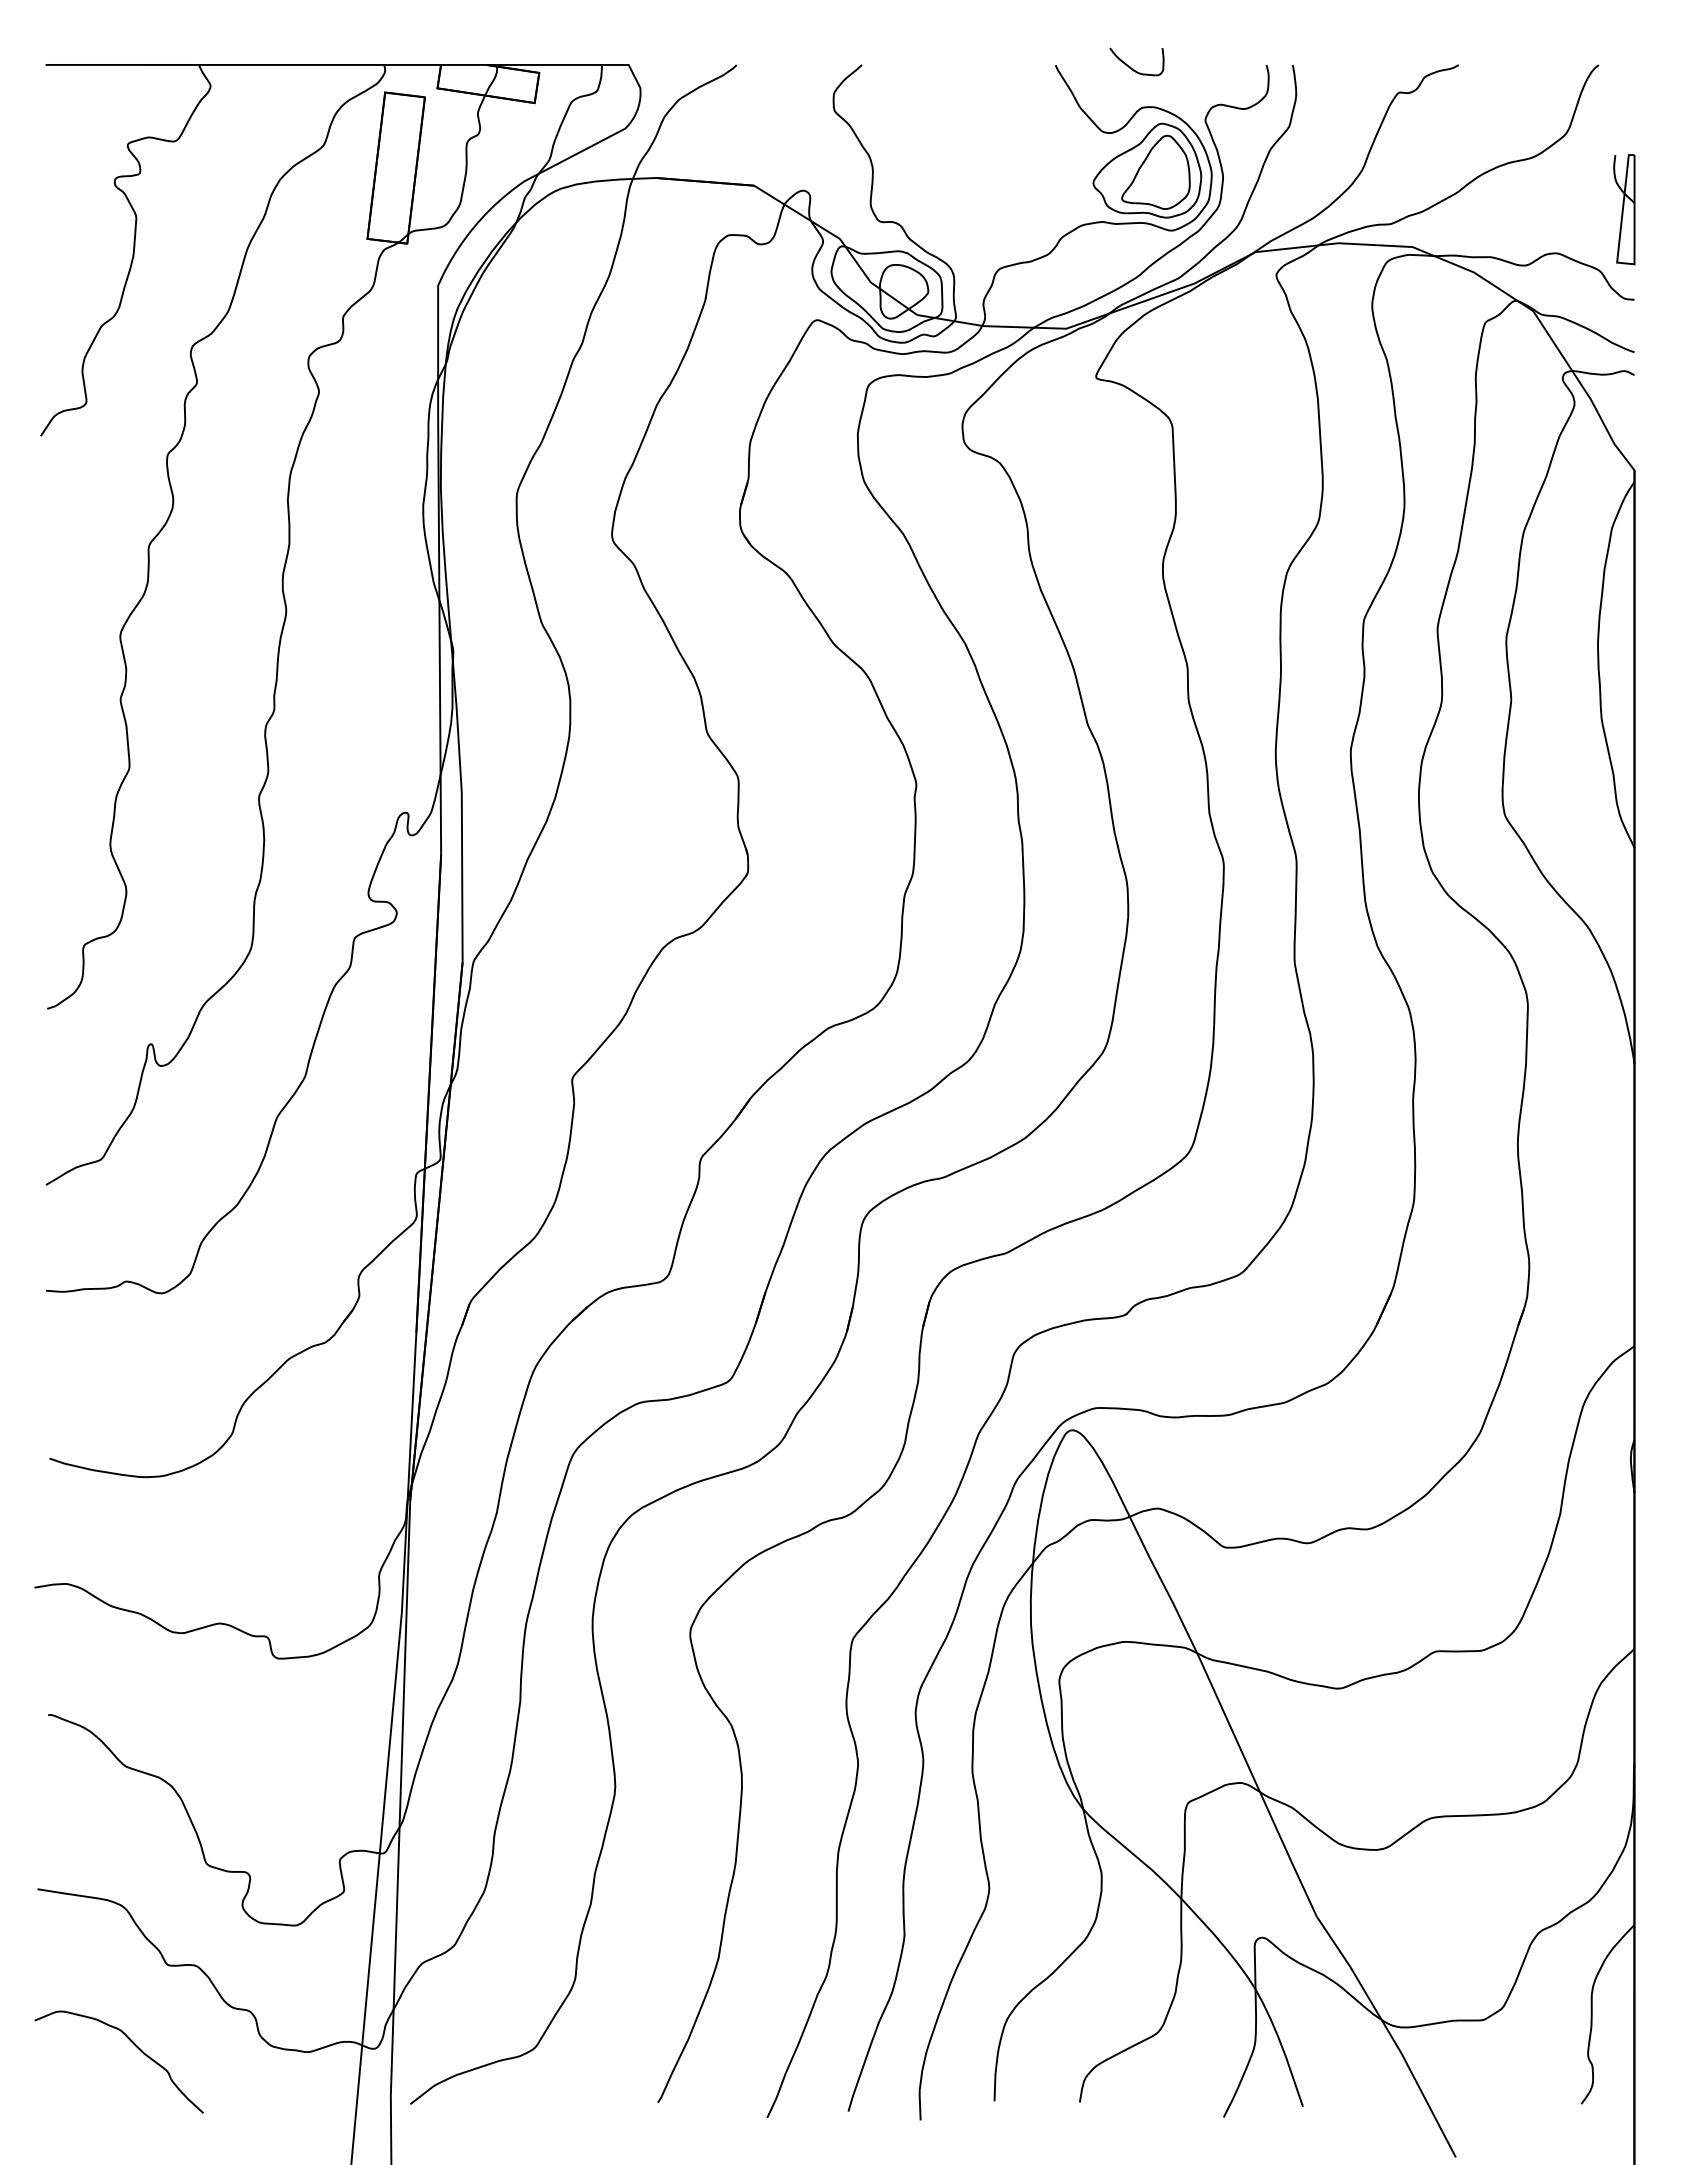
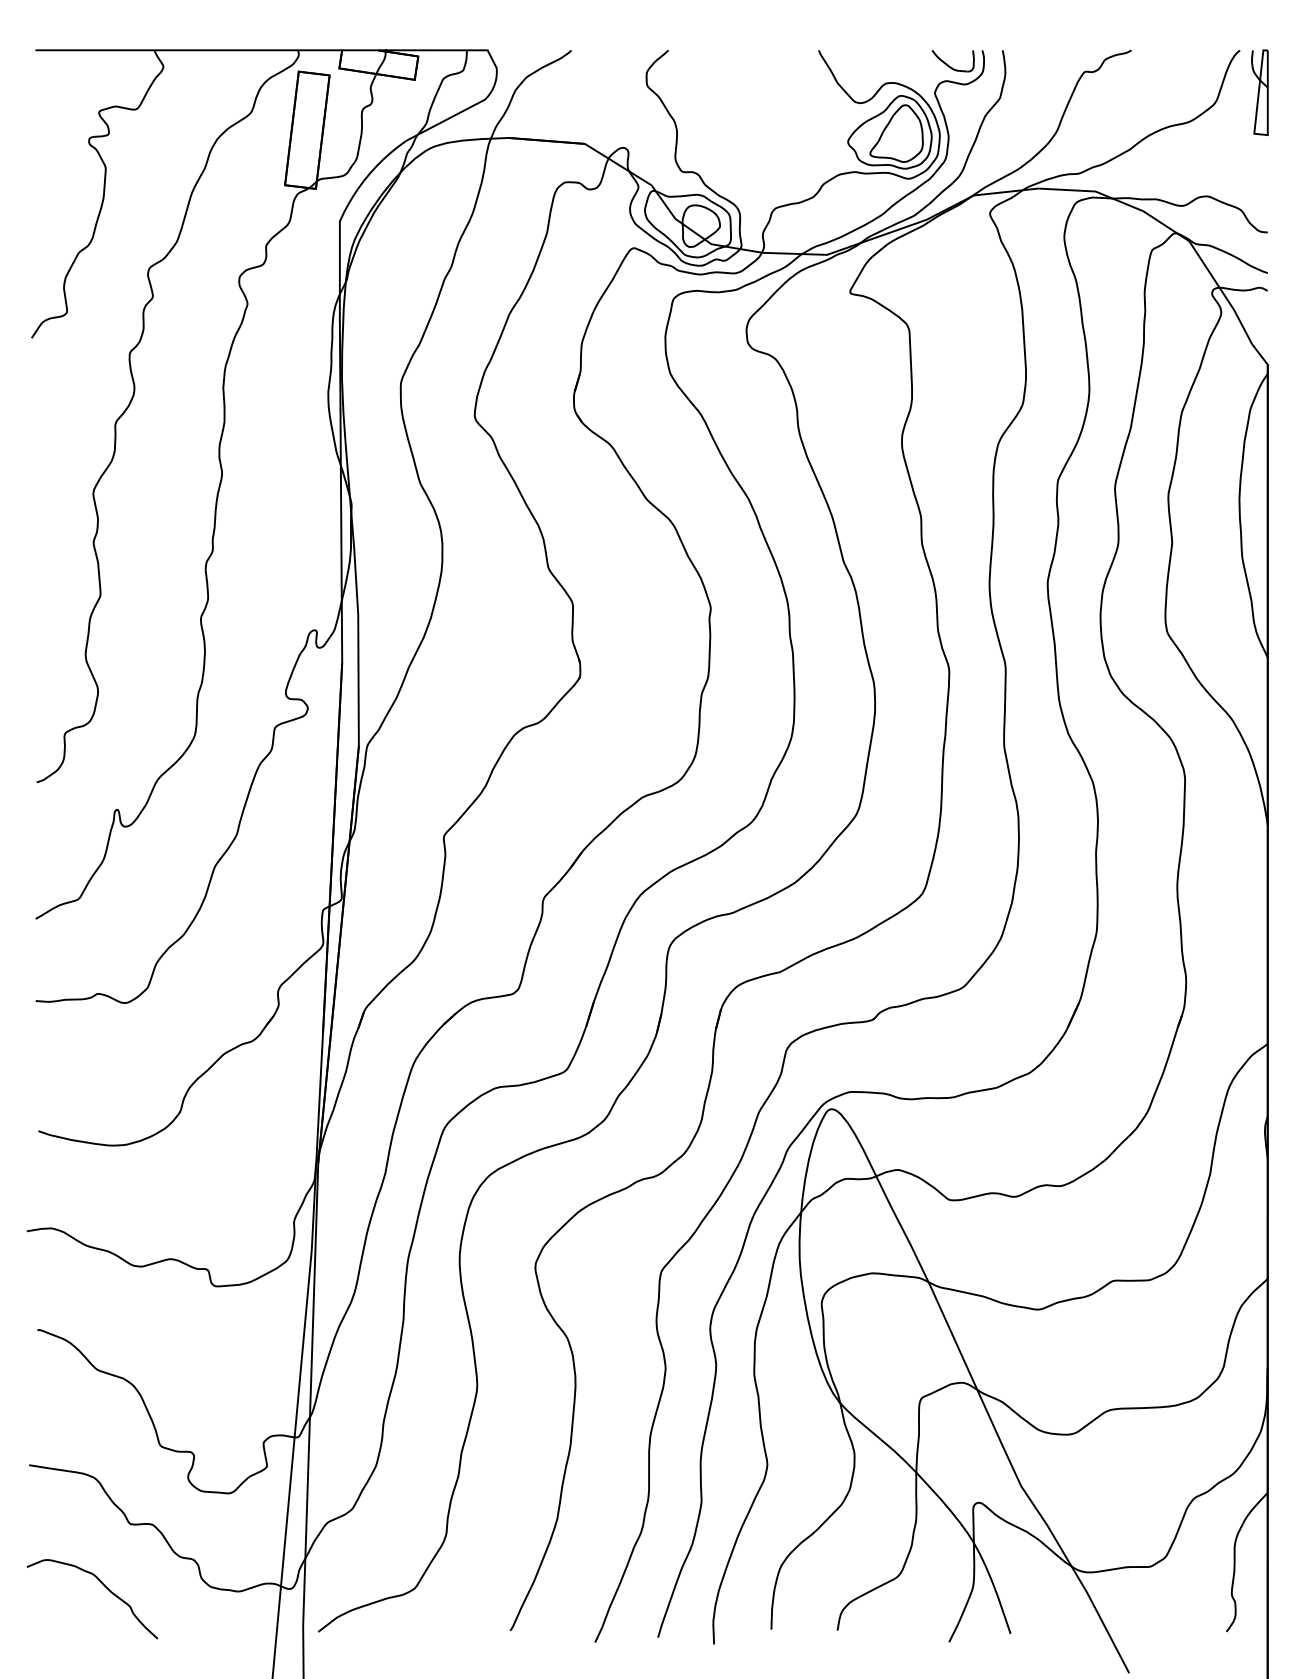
part: (1130, 66) -> (948, 64), moved
part: (1624, 209) -> (1260, 92), moved

